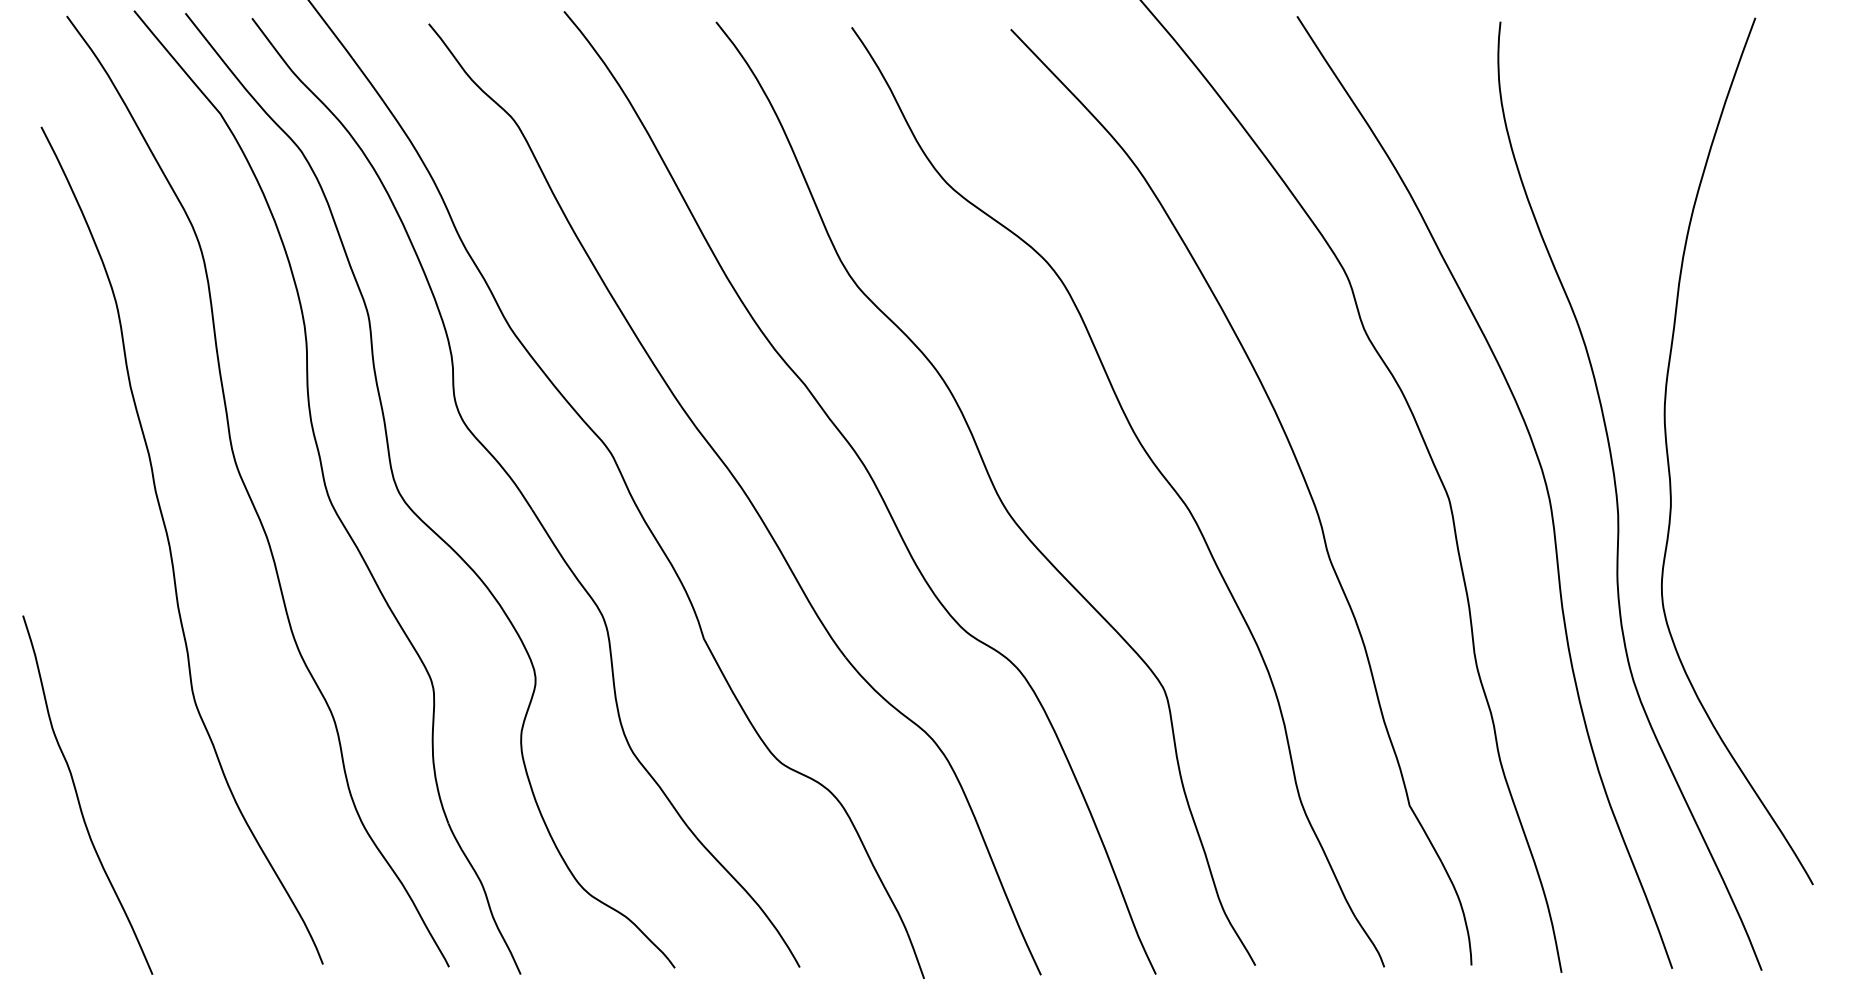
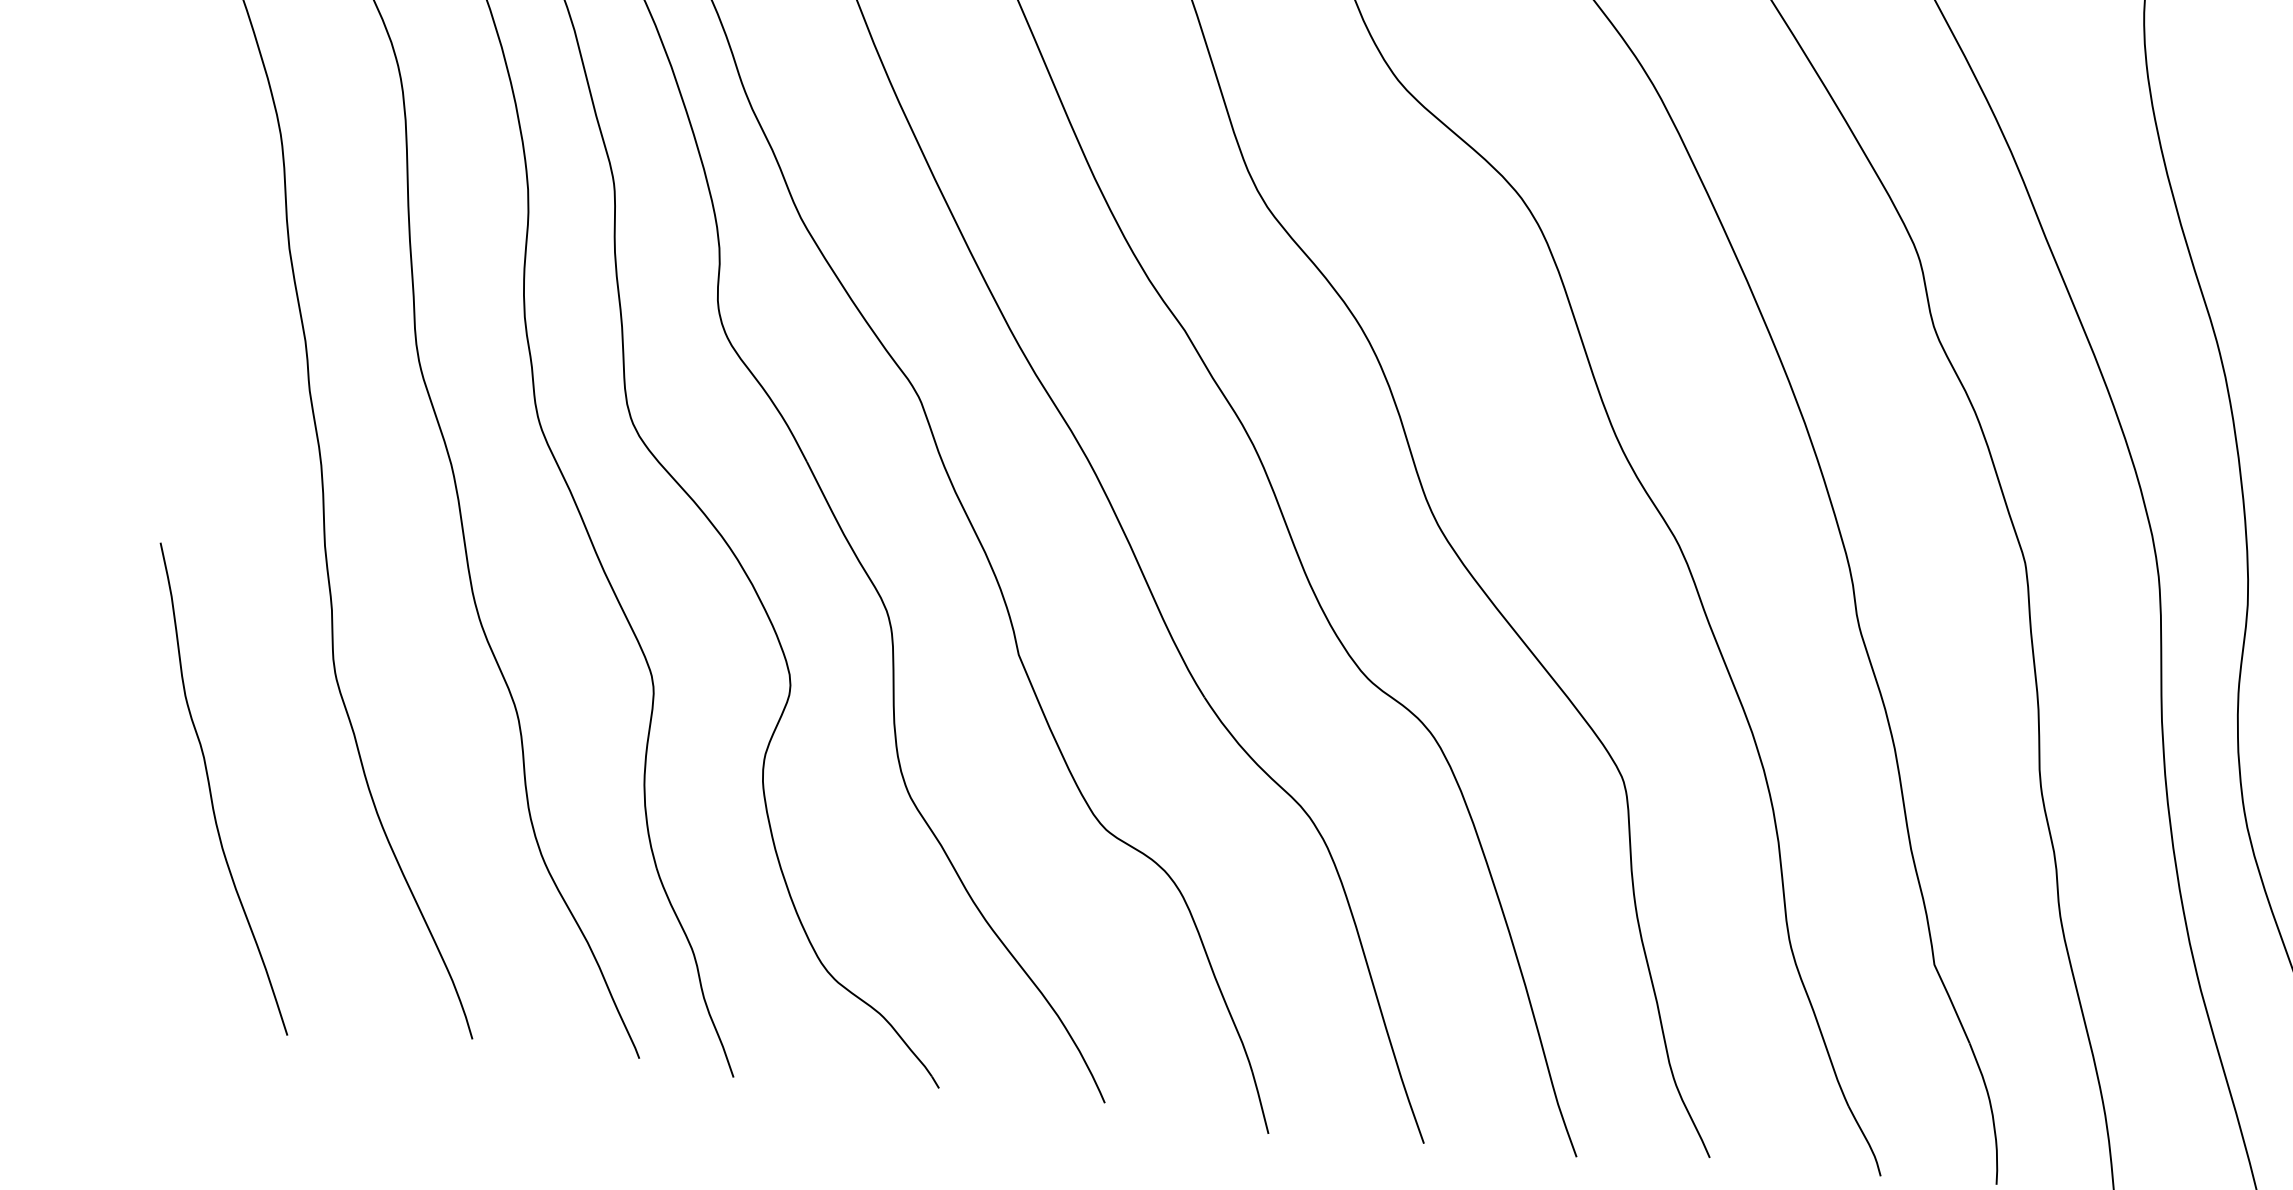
curve: (78, 796) -> (211, 789), moved

